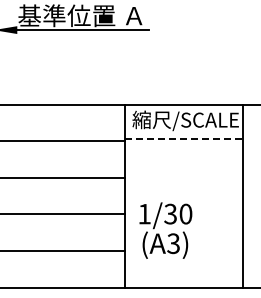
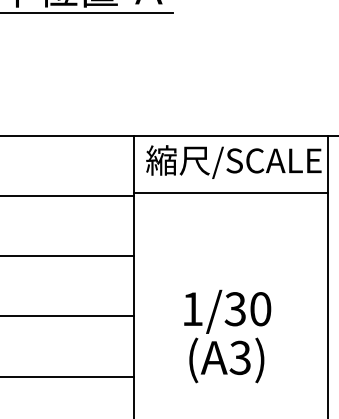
line: (183, 139) -> (230, 192), dashed -> solid
text: (165, 230) -> (226, 336), moved

